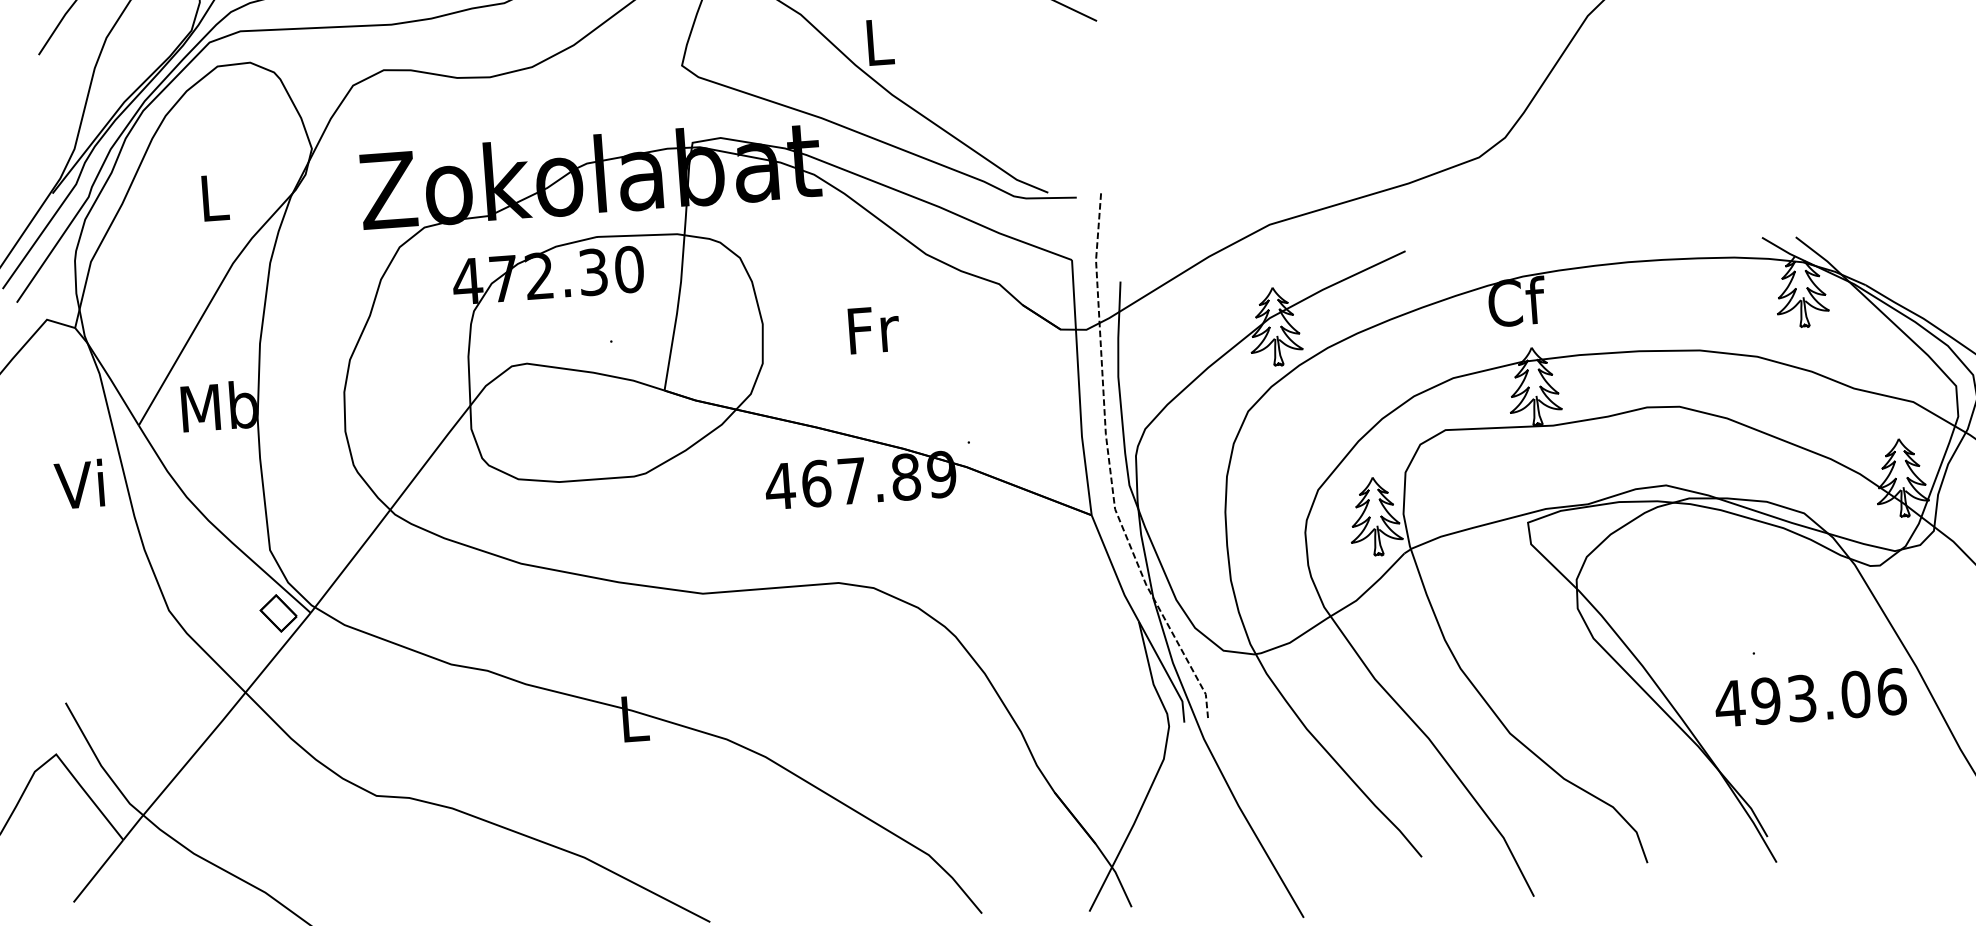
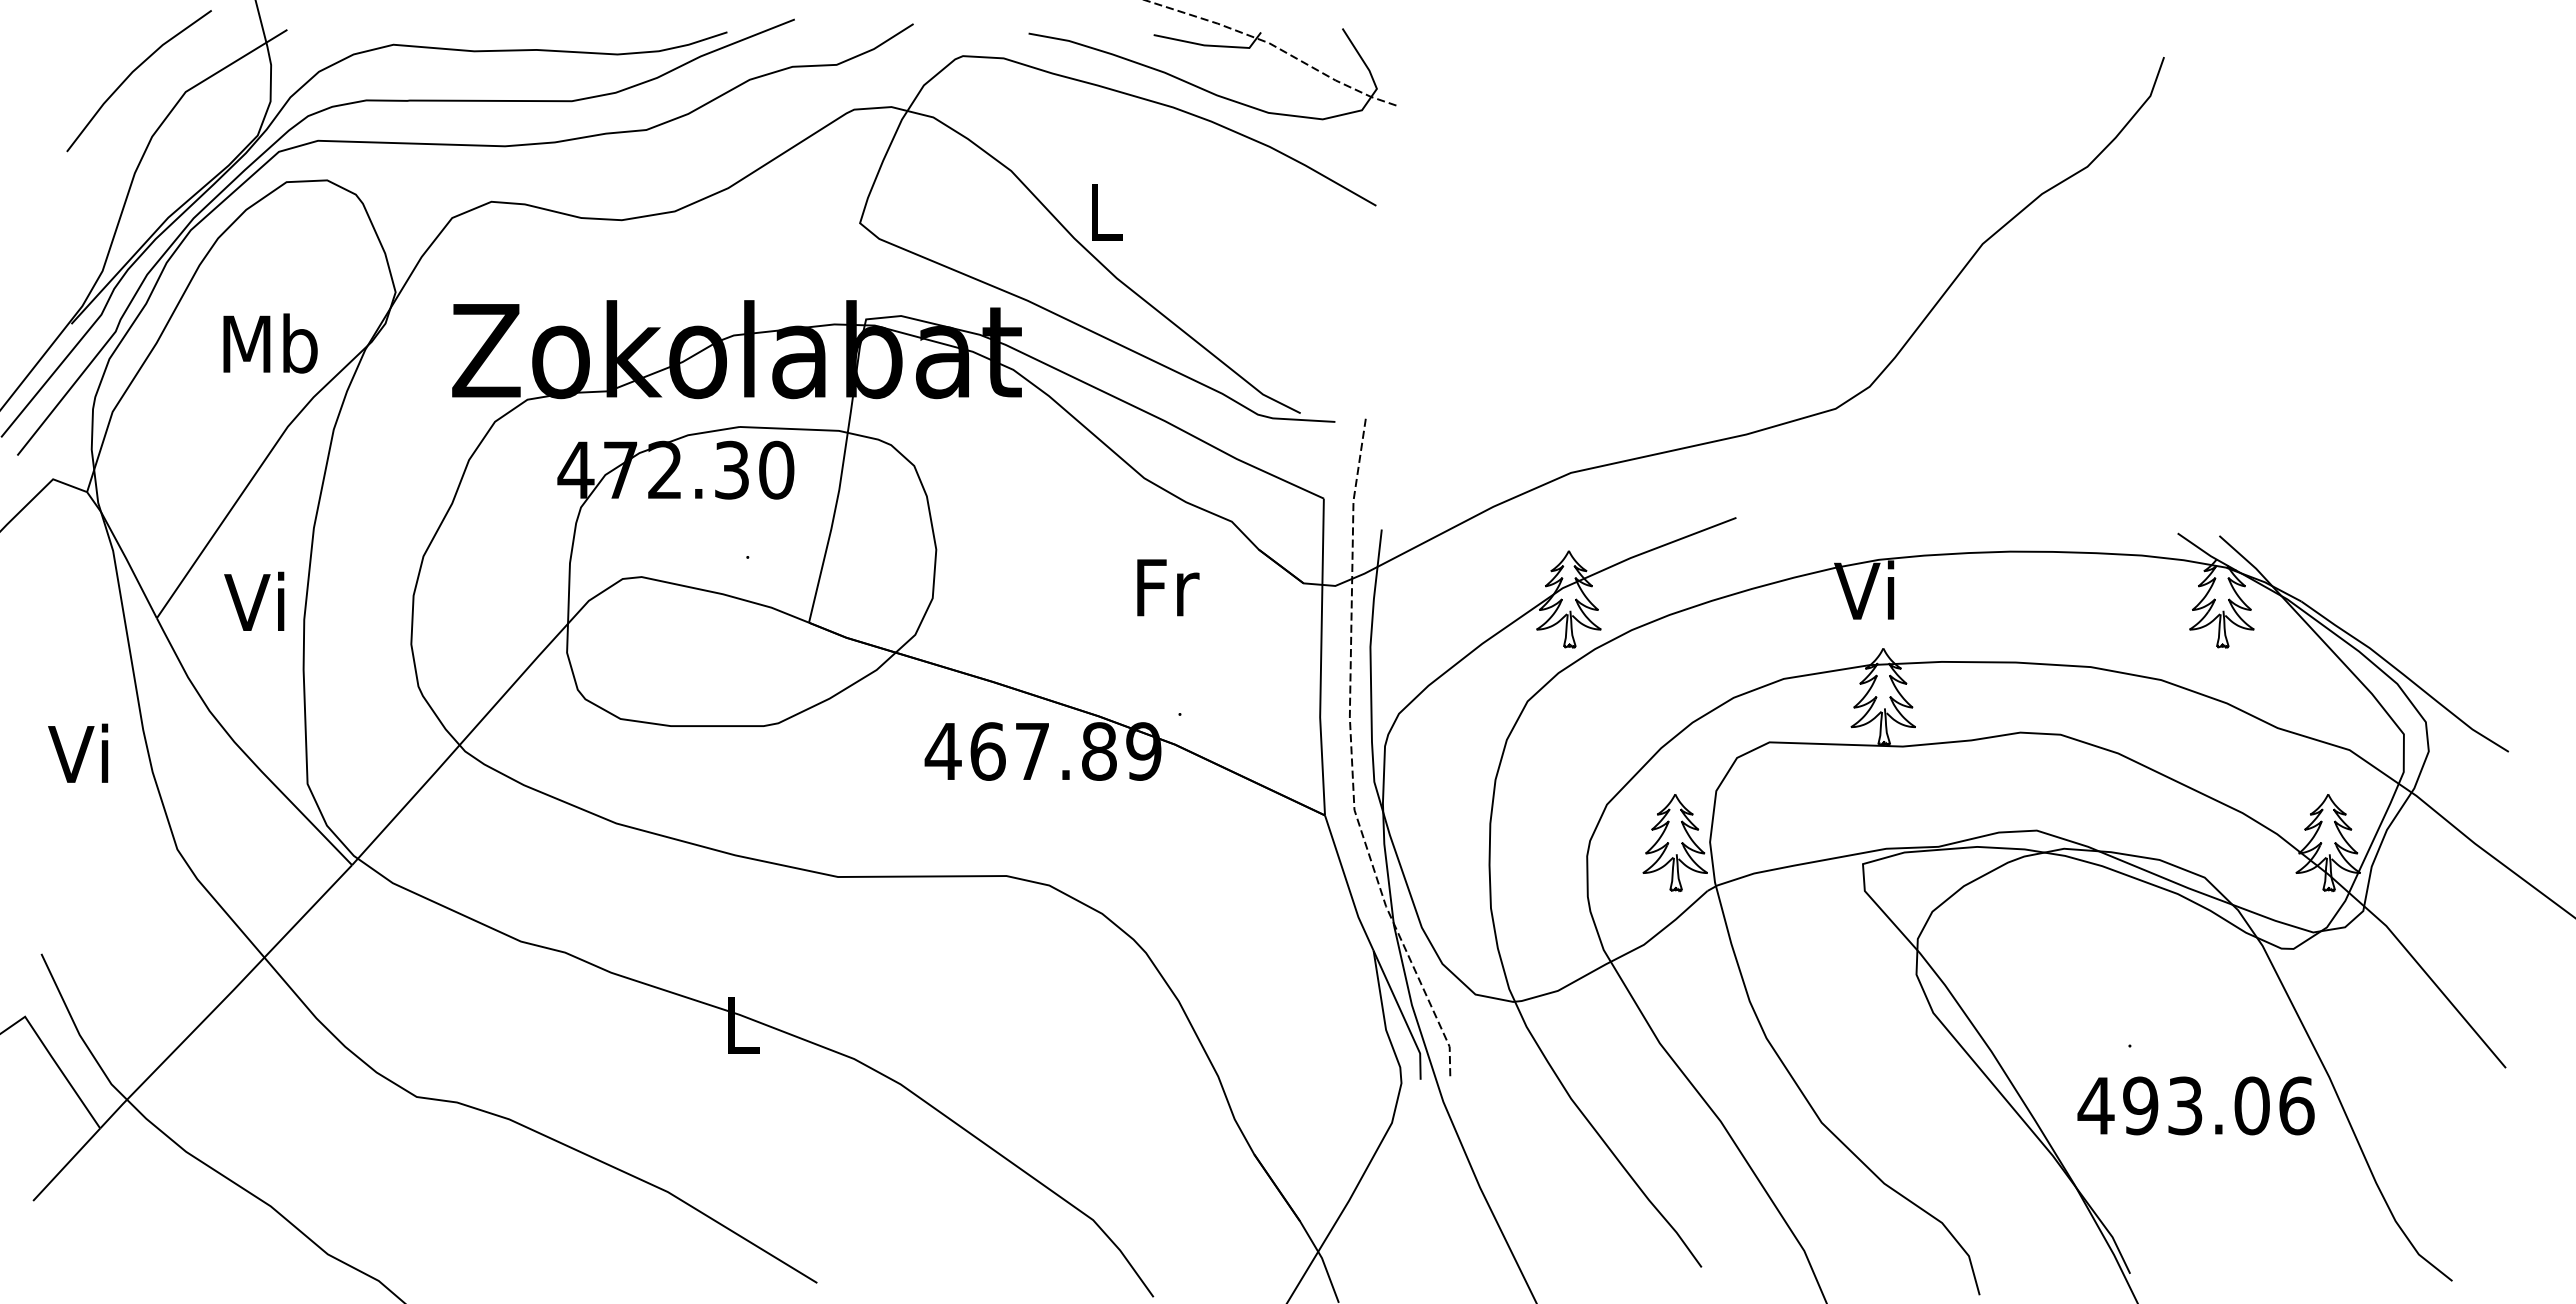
text: (214, 197) -> (270, 343), L -> Mb
text: (1517, 301) -> (1869, 590), Cf -> Vi
text: (874, 329) -> (1168, 587), moved
text: (219, 406) -> (258, 601), Mb -> Vi
text: (79, 483) -> (78, 752), moved
part: (278, 613) -> (312, 862), removed

